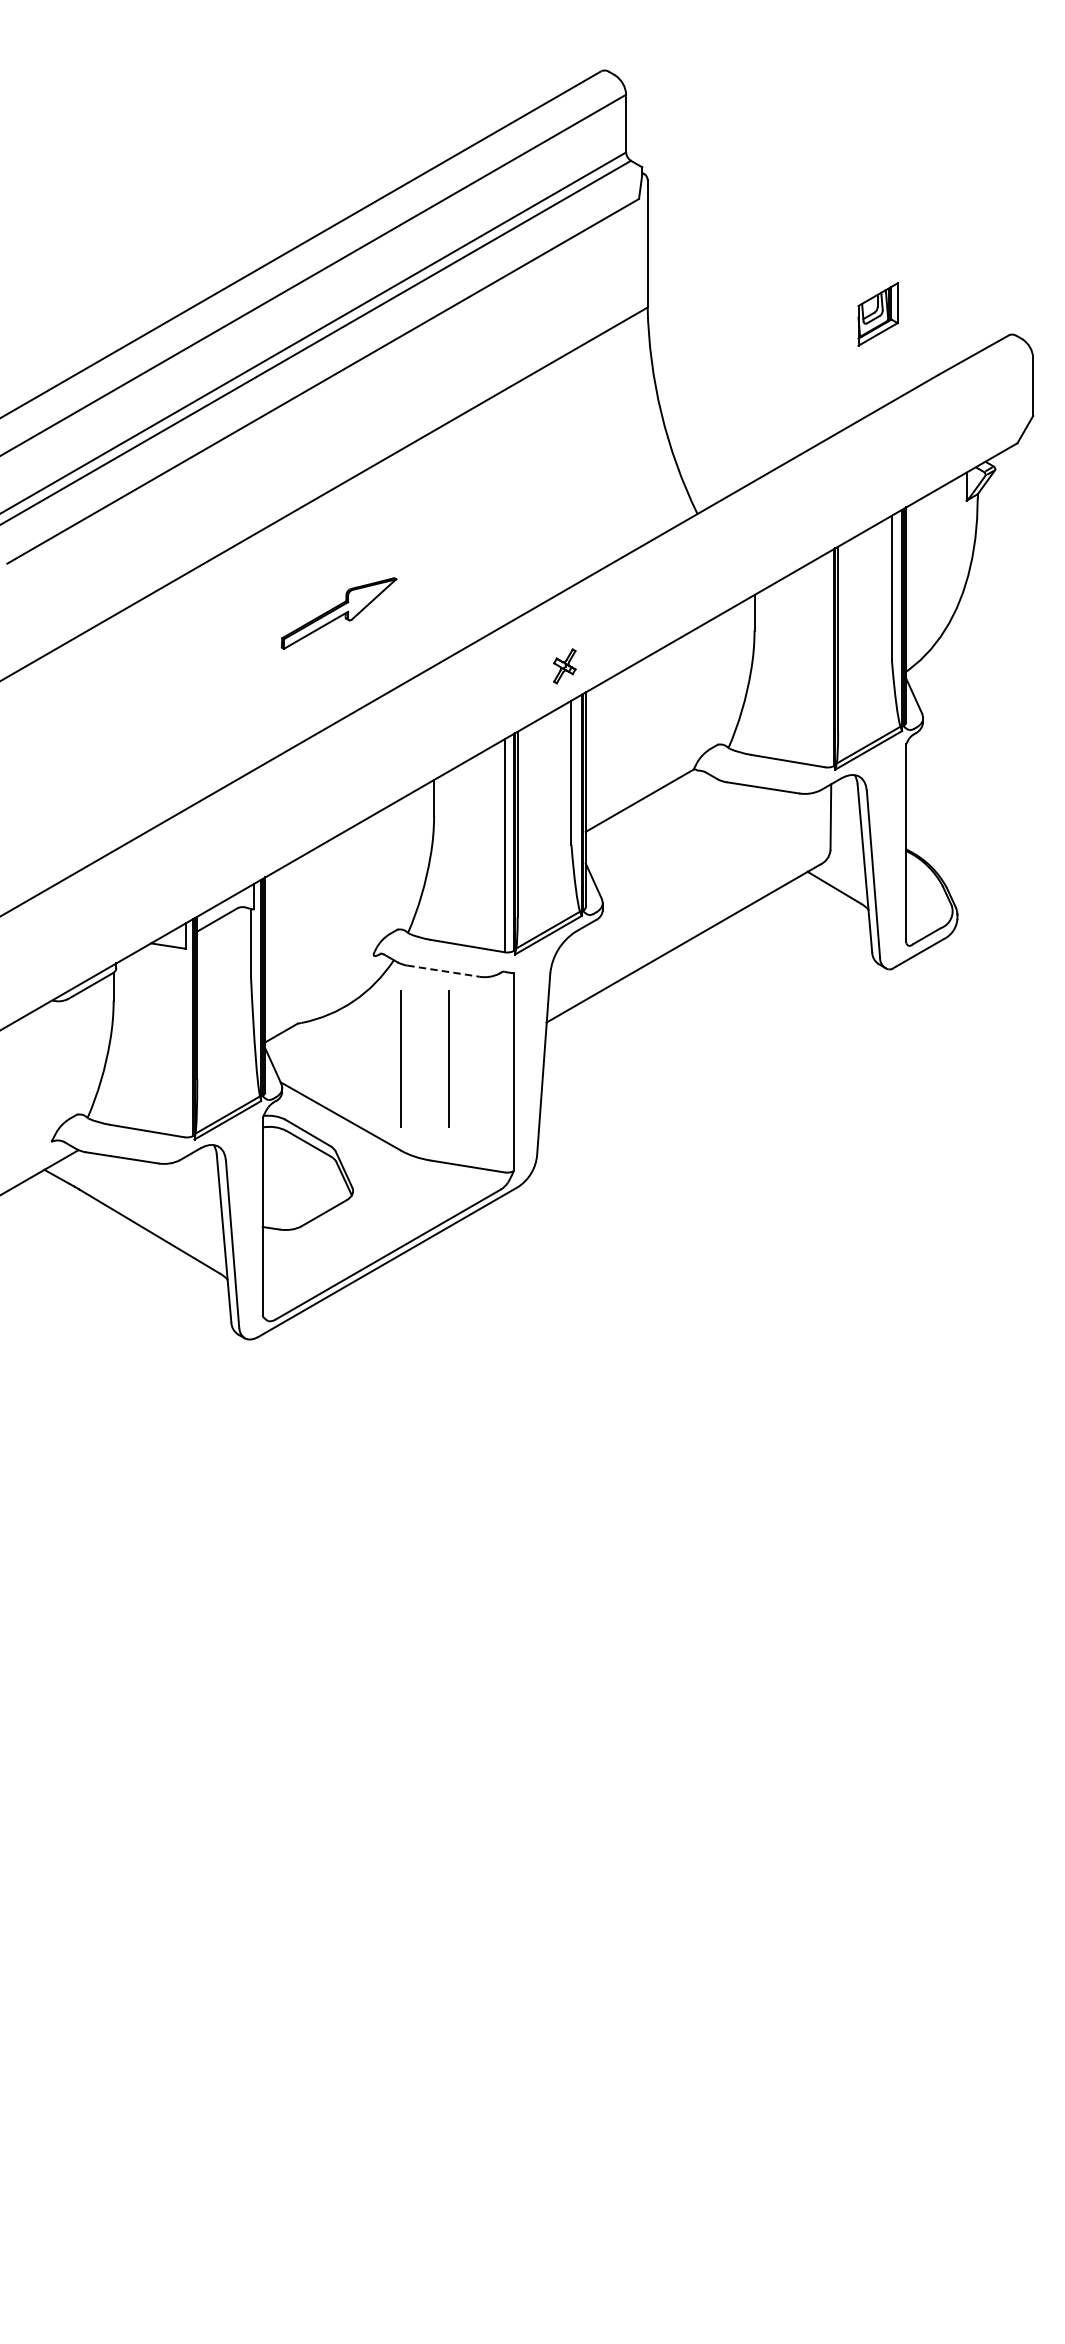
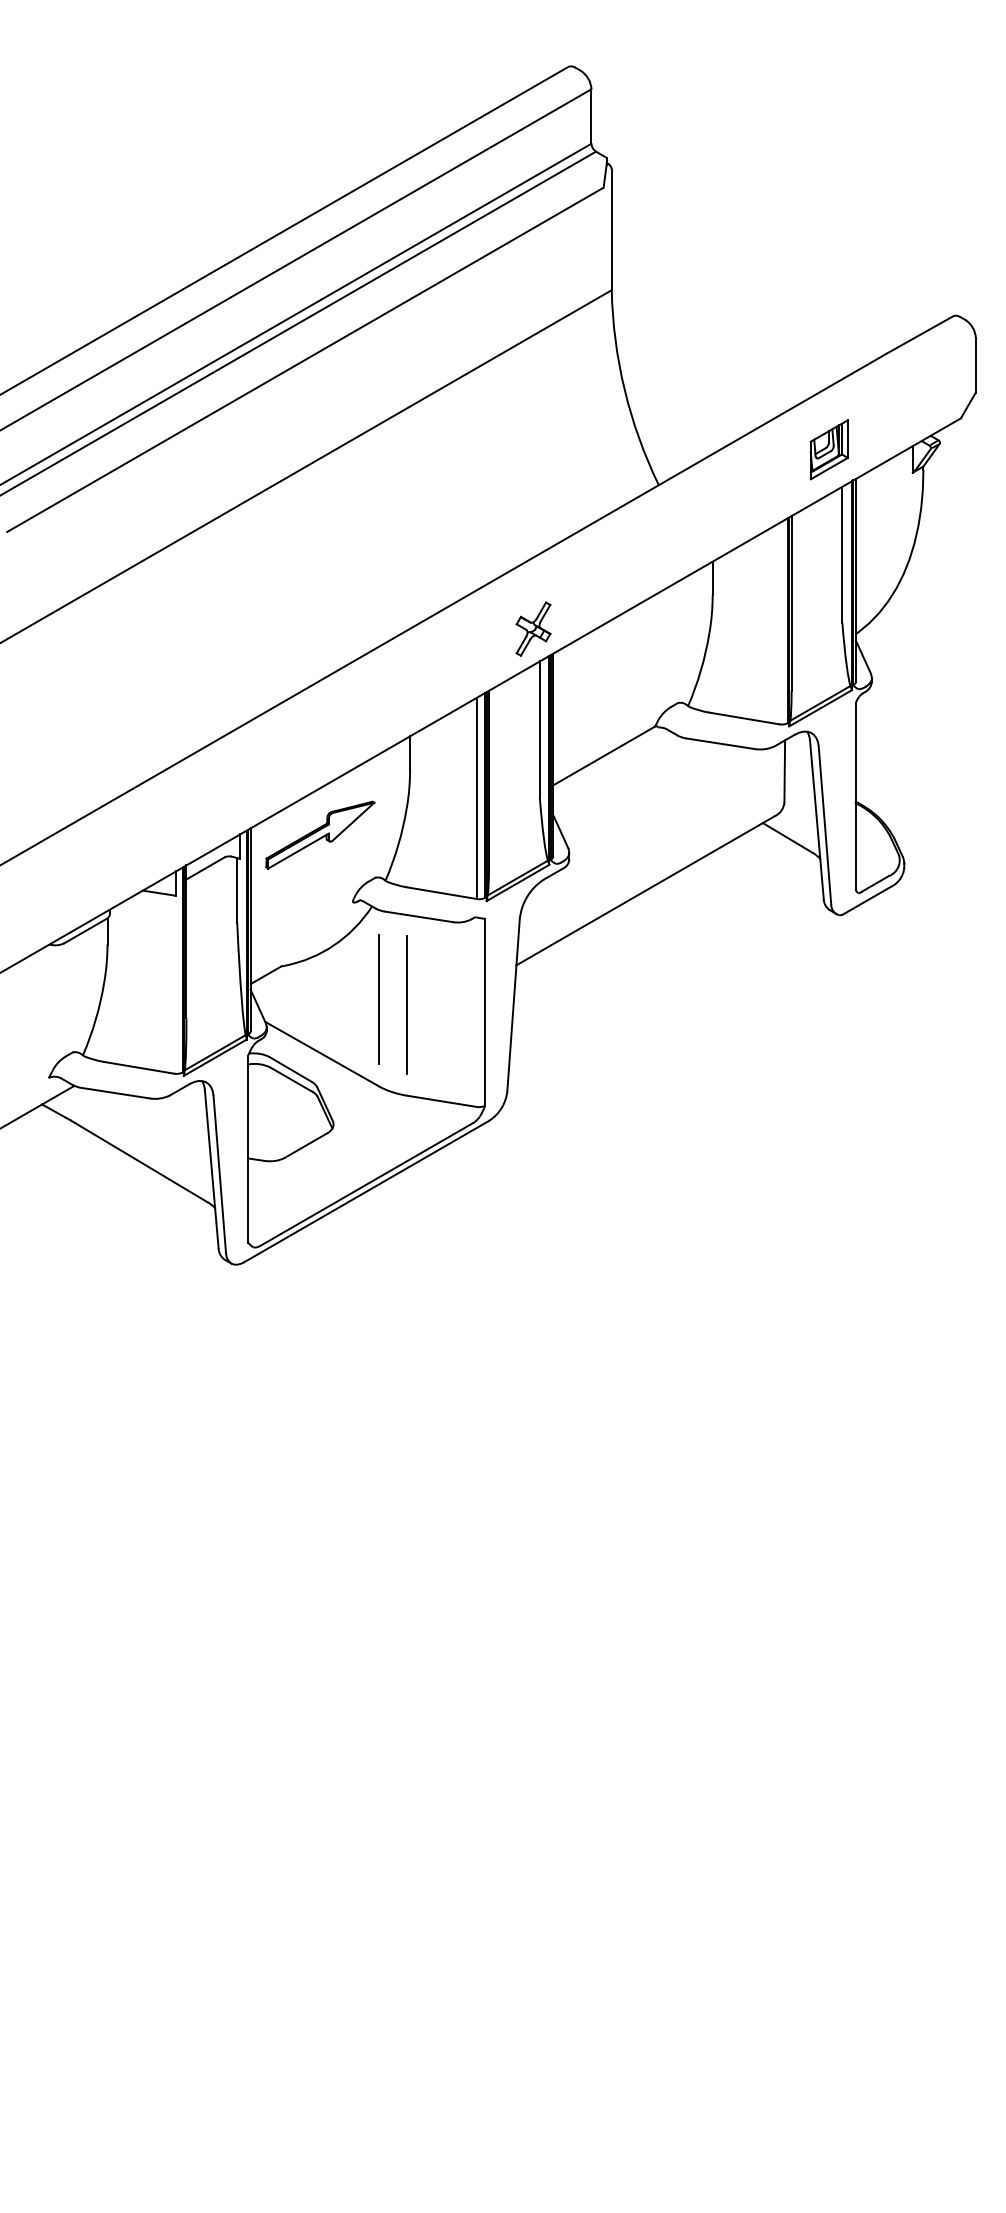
part: (877, 314) -> (828, 449), moved
part: (339, 612) -> (320, 834), moved
part: (564, 665) -> (533, 628), size x1.67
line: (444, 970) -> (419, 916), dashed -> solid
line: (448, 1058) -> (423, 999), removed
line: (430, 1063) -> (406, 1004), added

